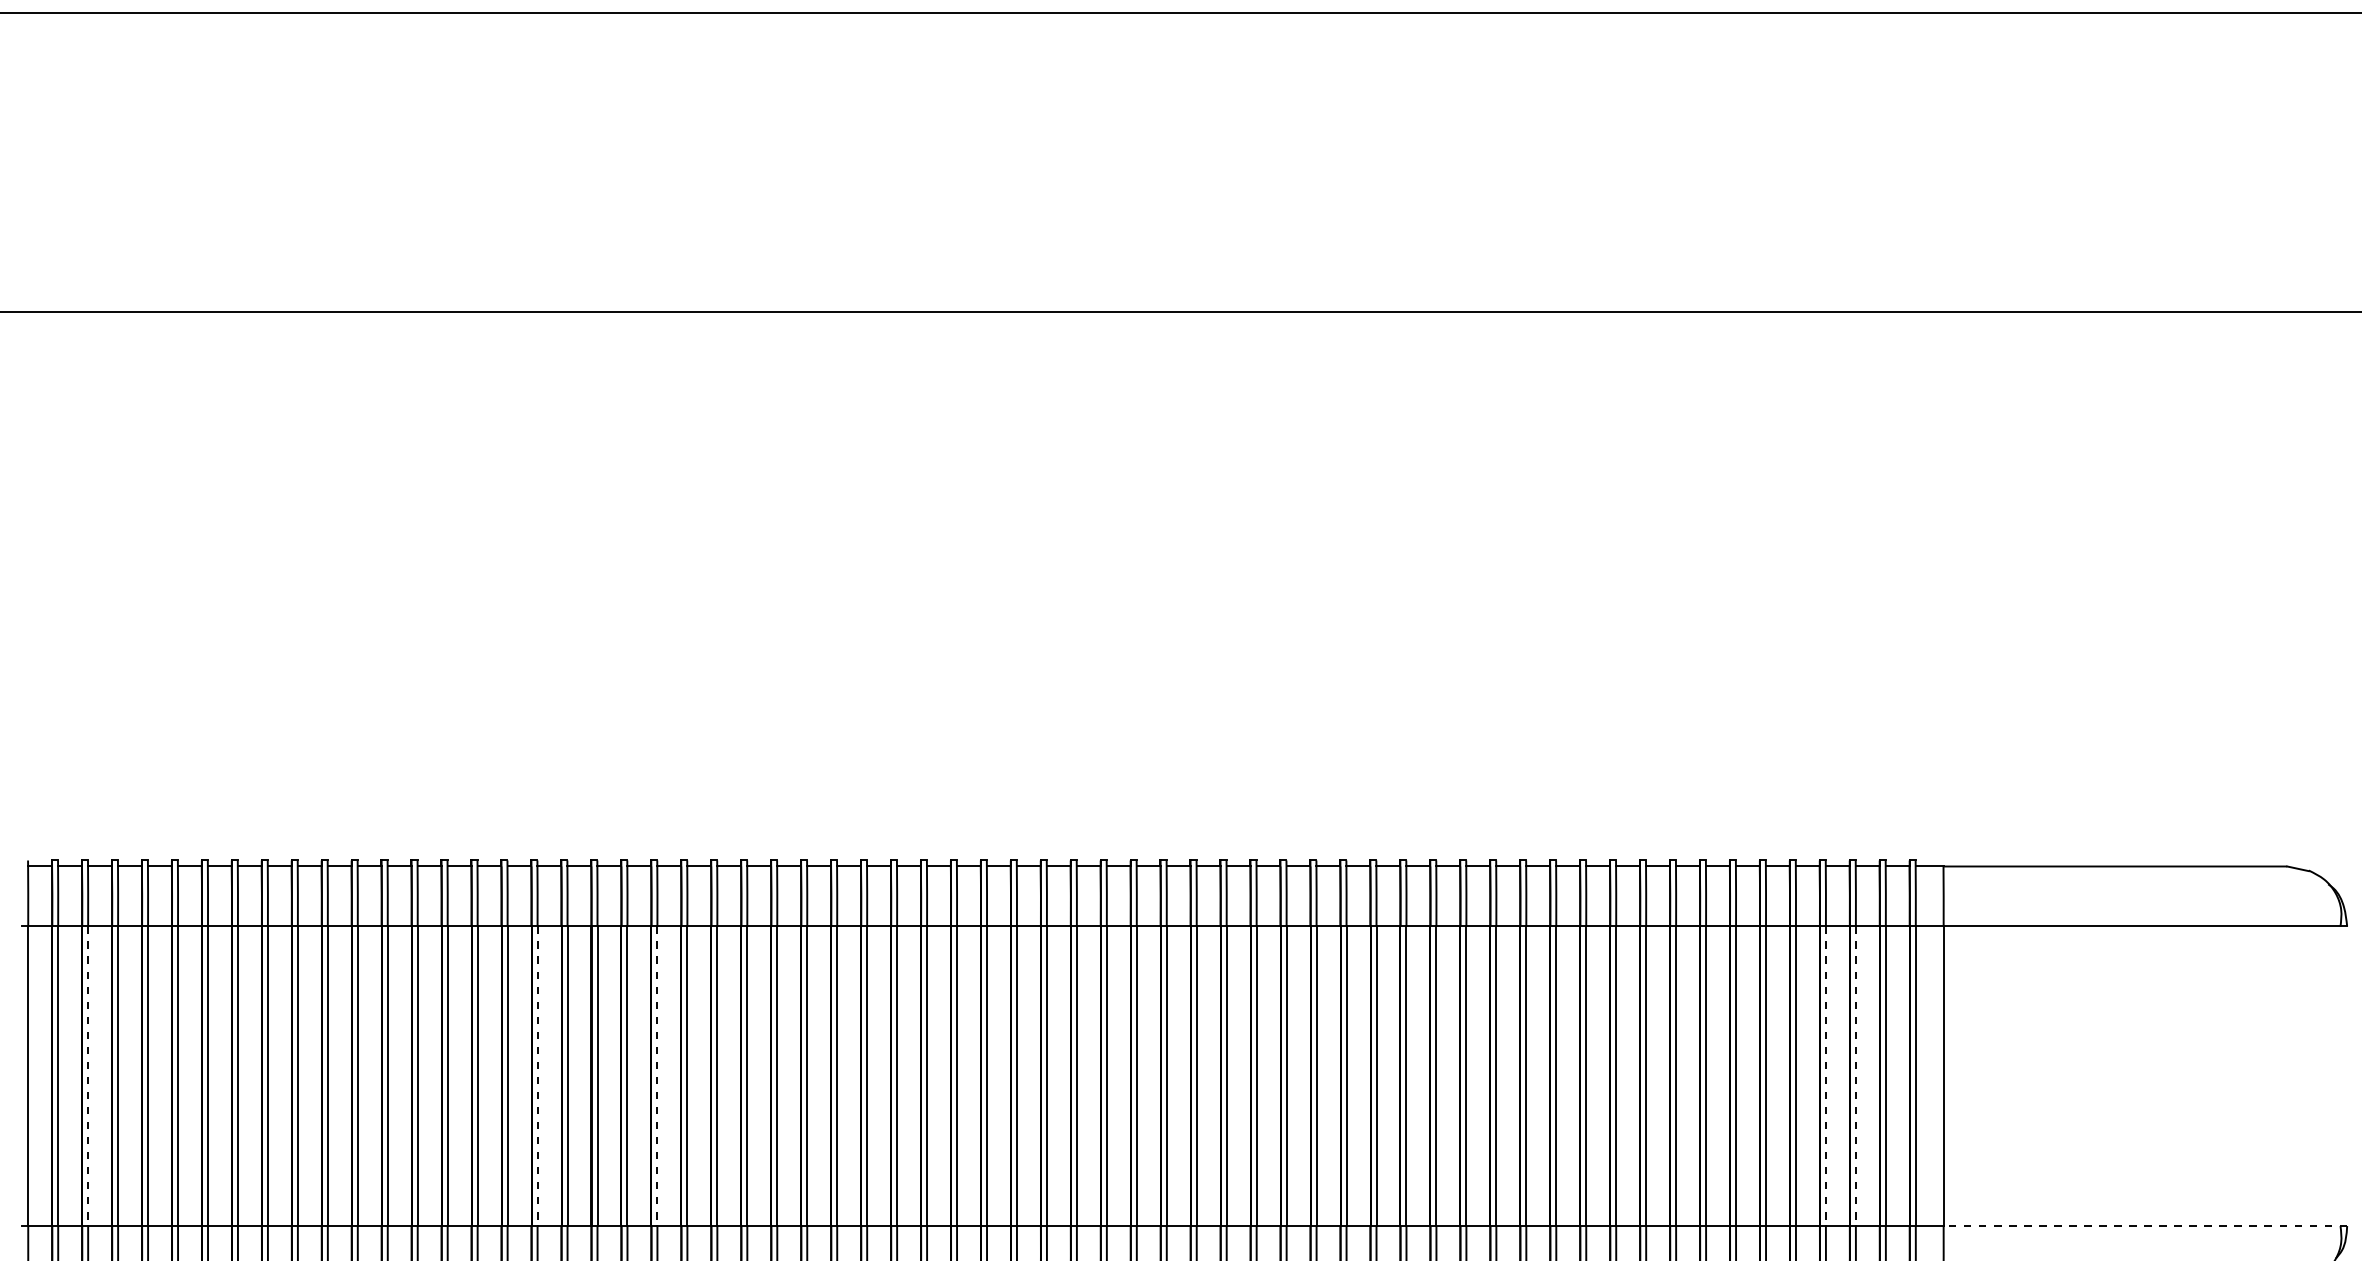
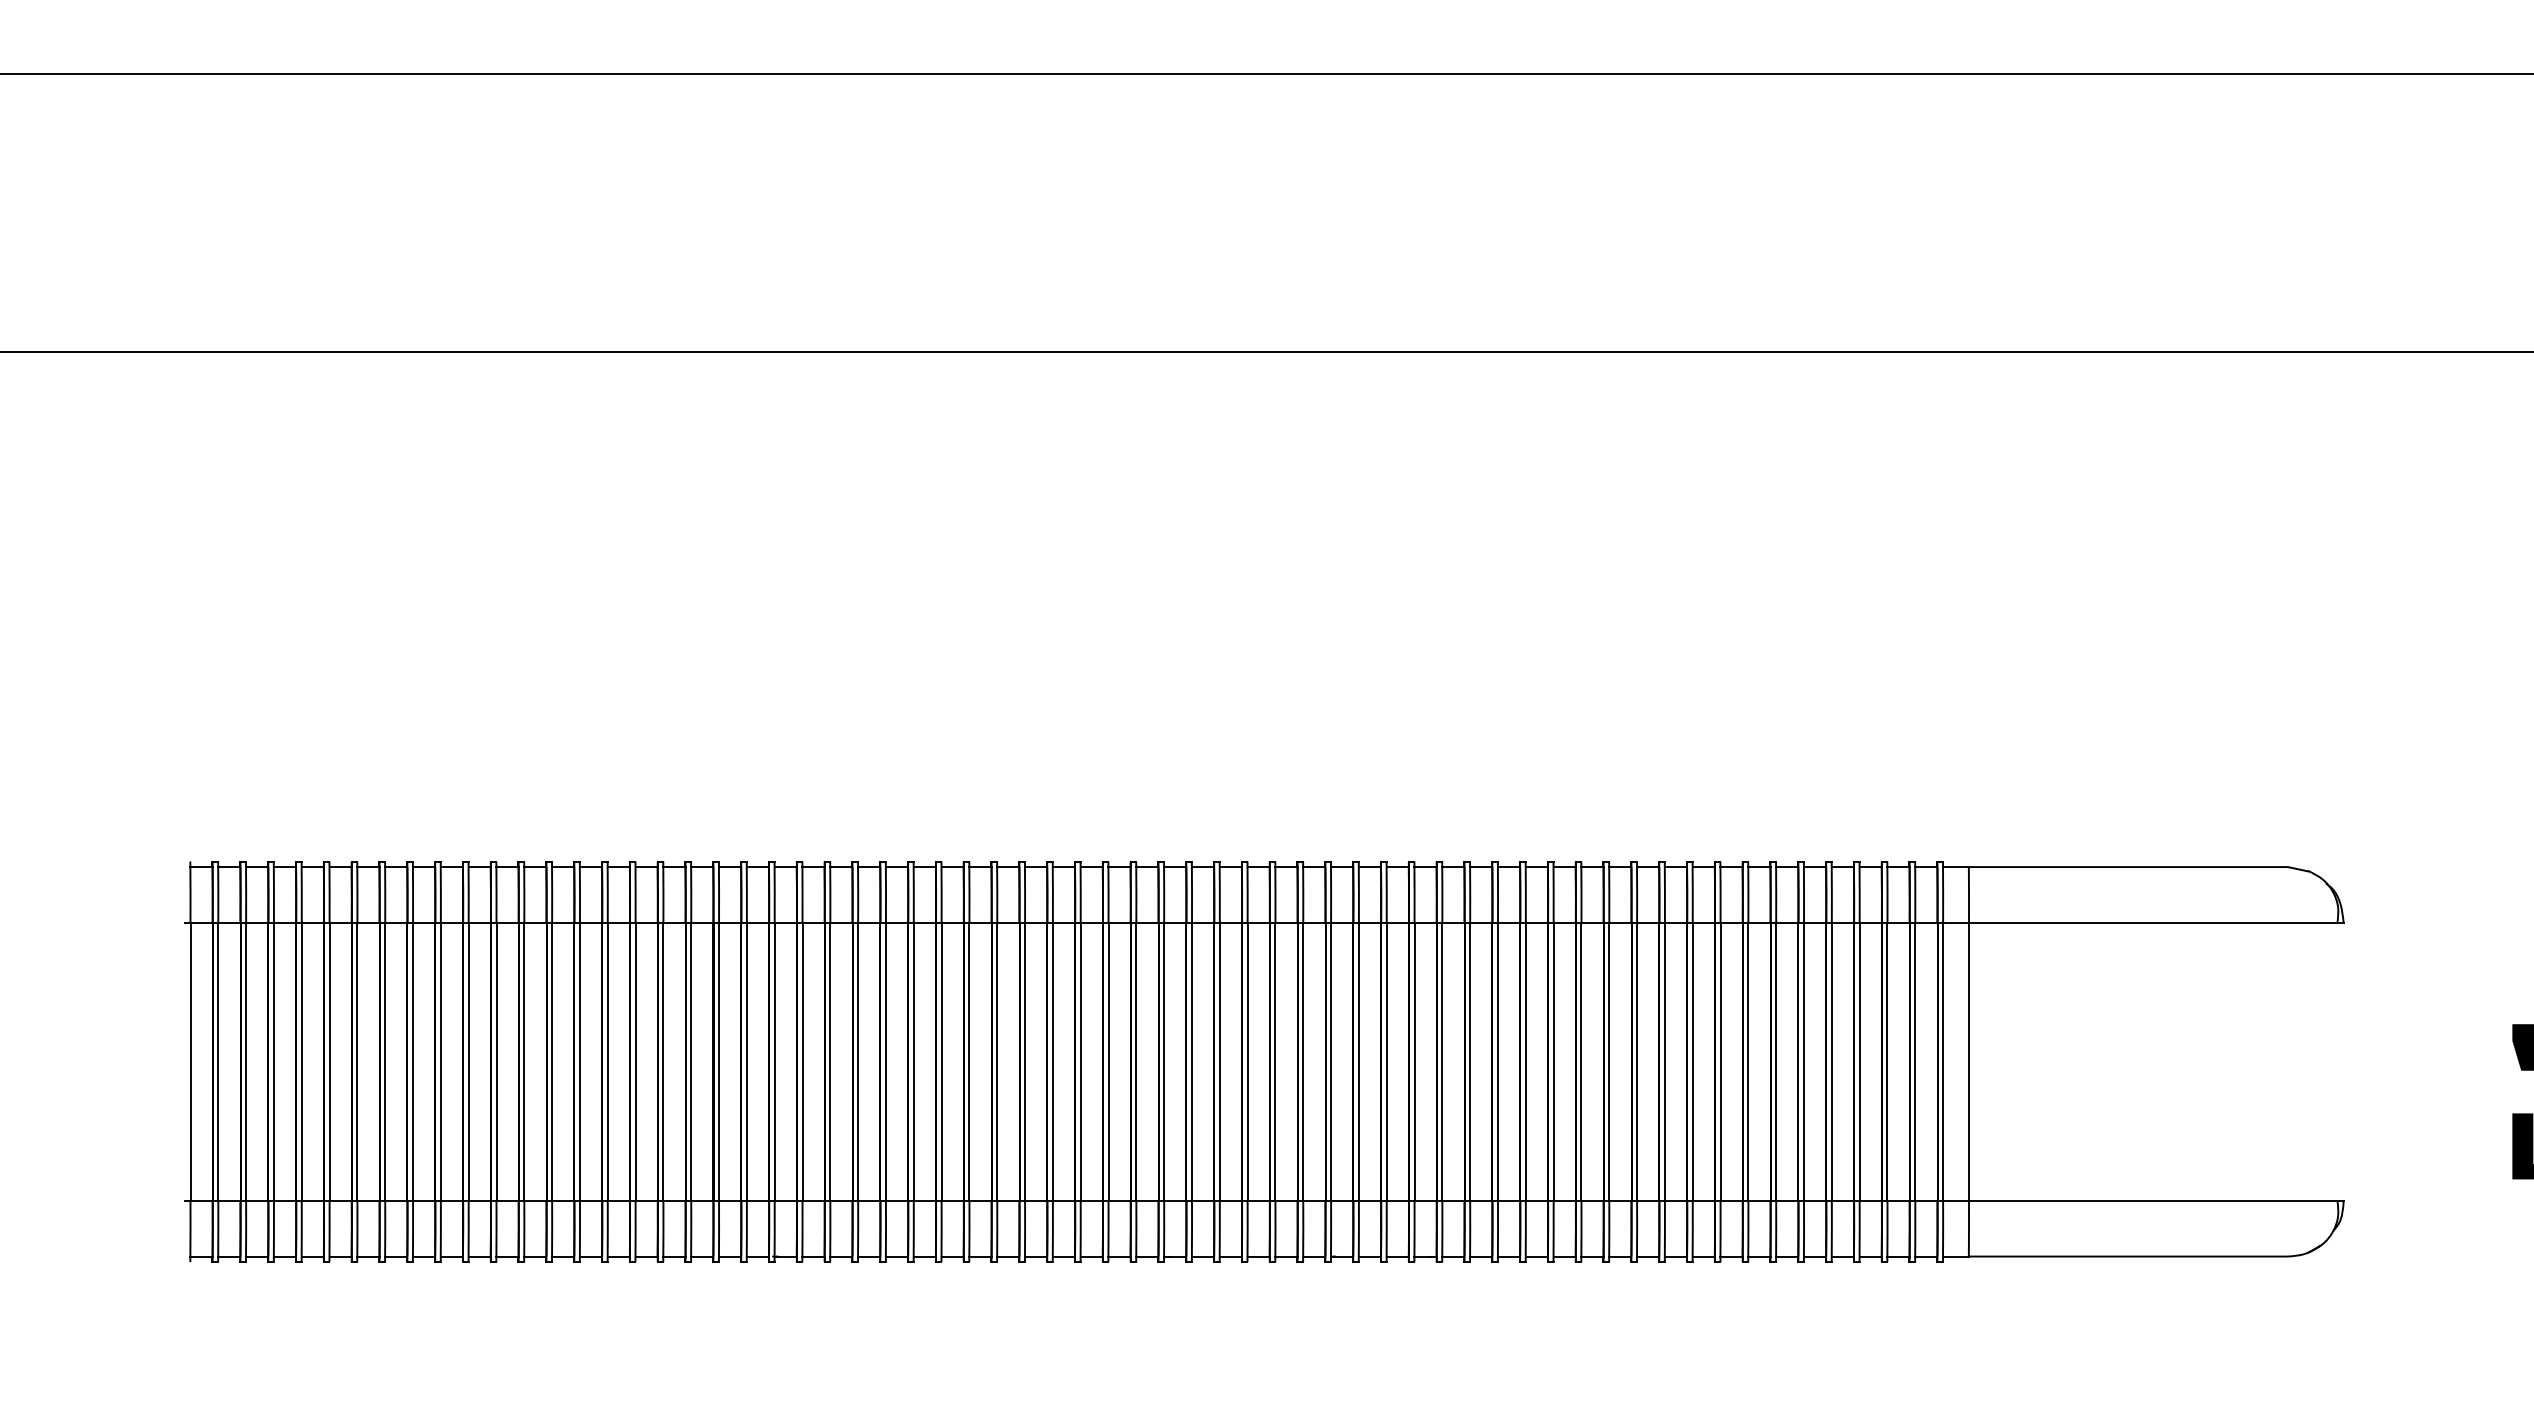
line: (88, 1076) -> (246, 1062), dashed -> solid
line: (537, 1076) -> (663, 1062), dashed -> solid
line: (657, 1076) -> (774, 1062), dashed -> solid
line: (1825, 1076) -> (1859, 1062), dashed -> solid
line: (1855, 1076) -> (1887, 1062), dashed -> solid
line: (2144, 1225) -> (2155, 1200), dashed -> solid

